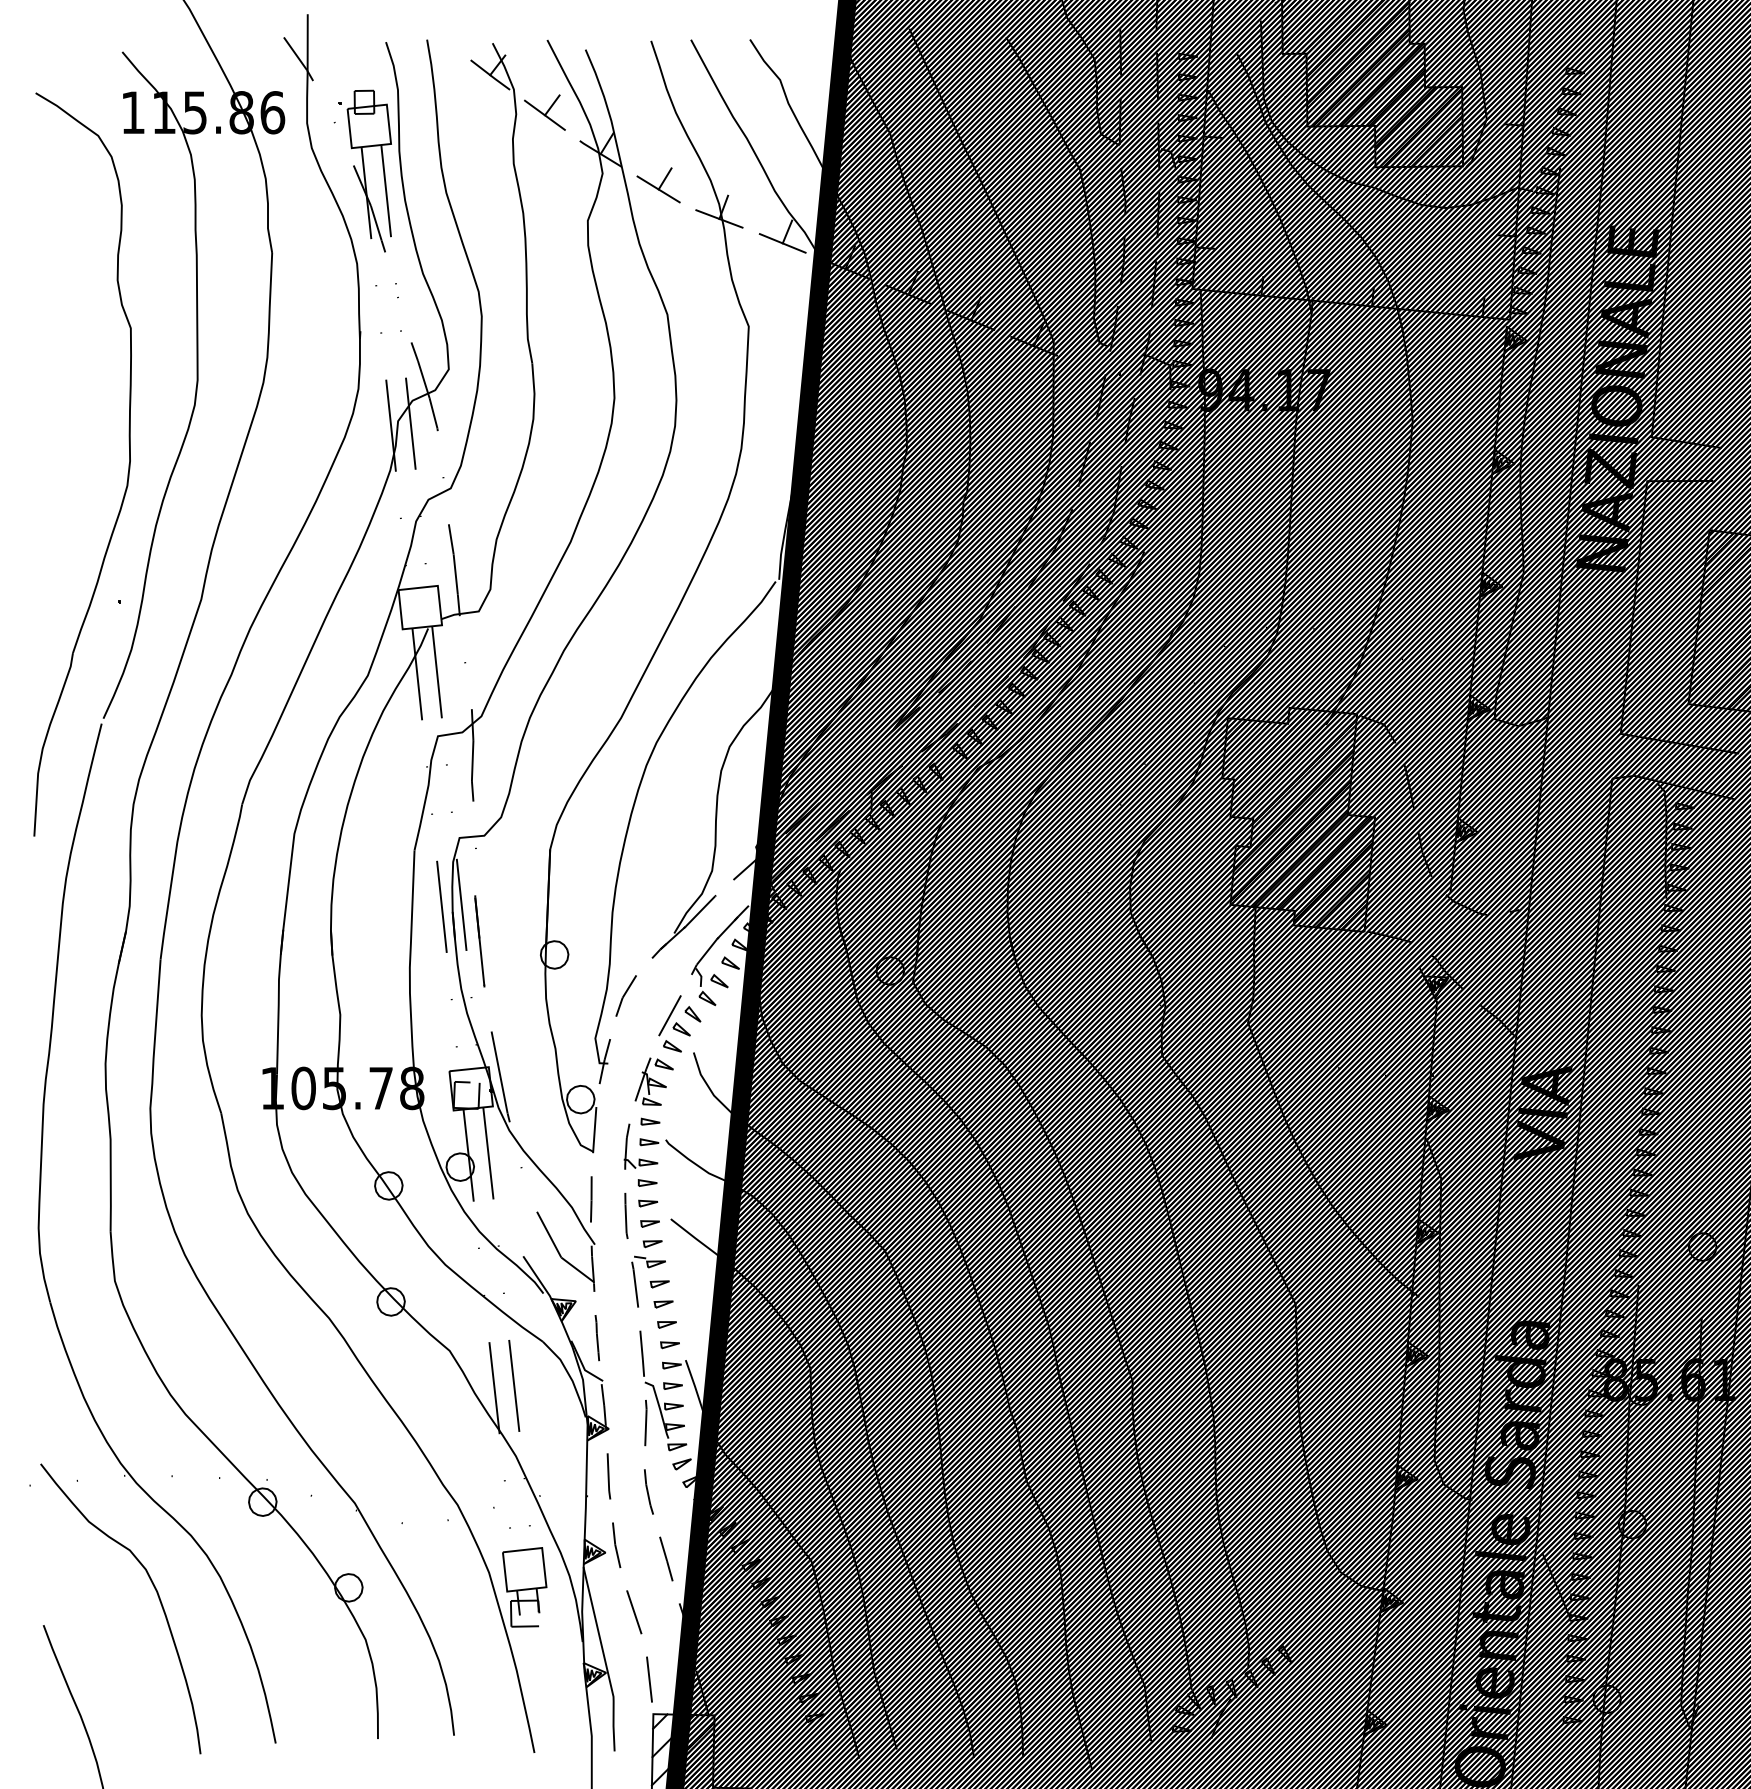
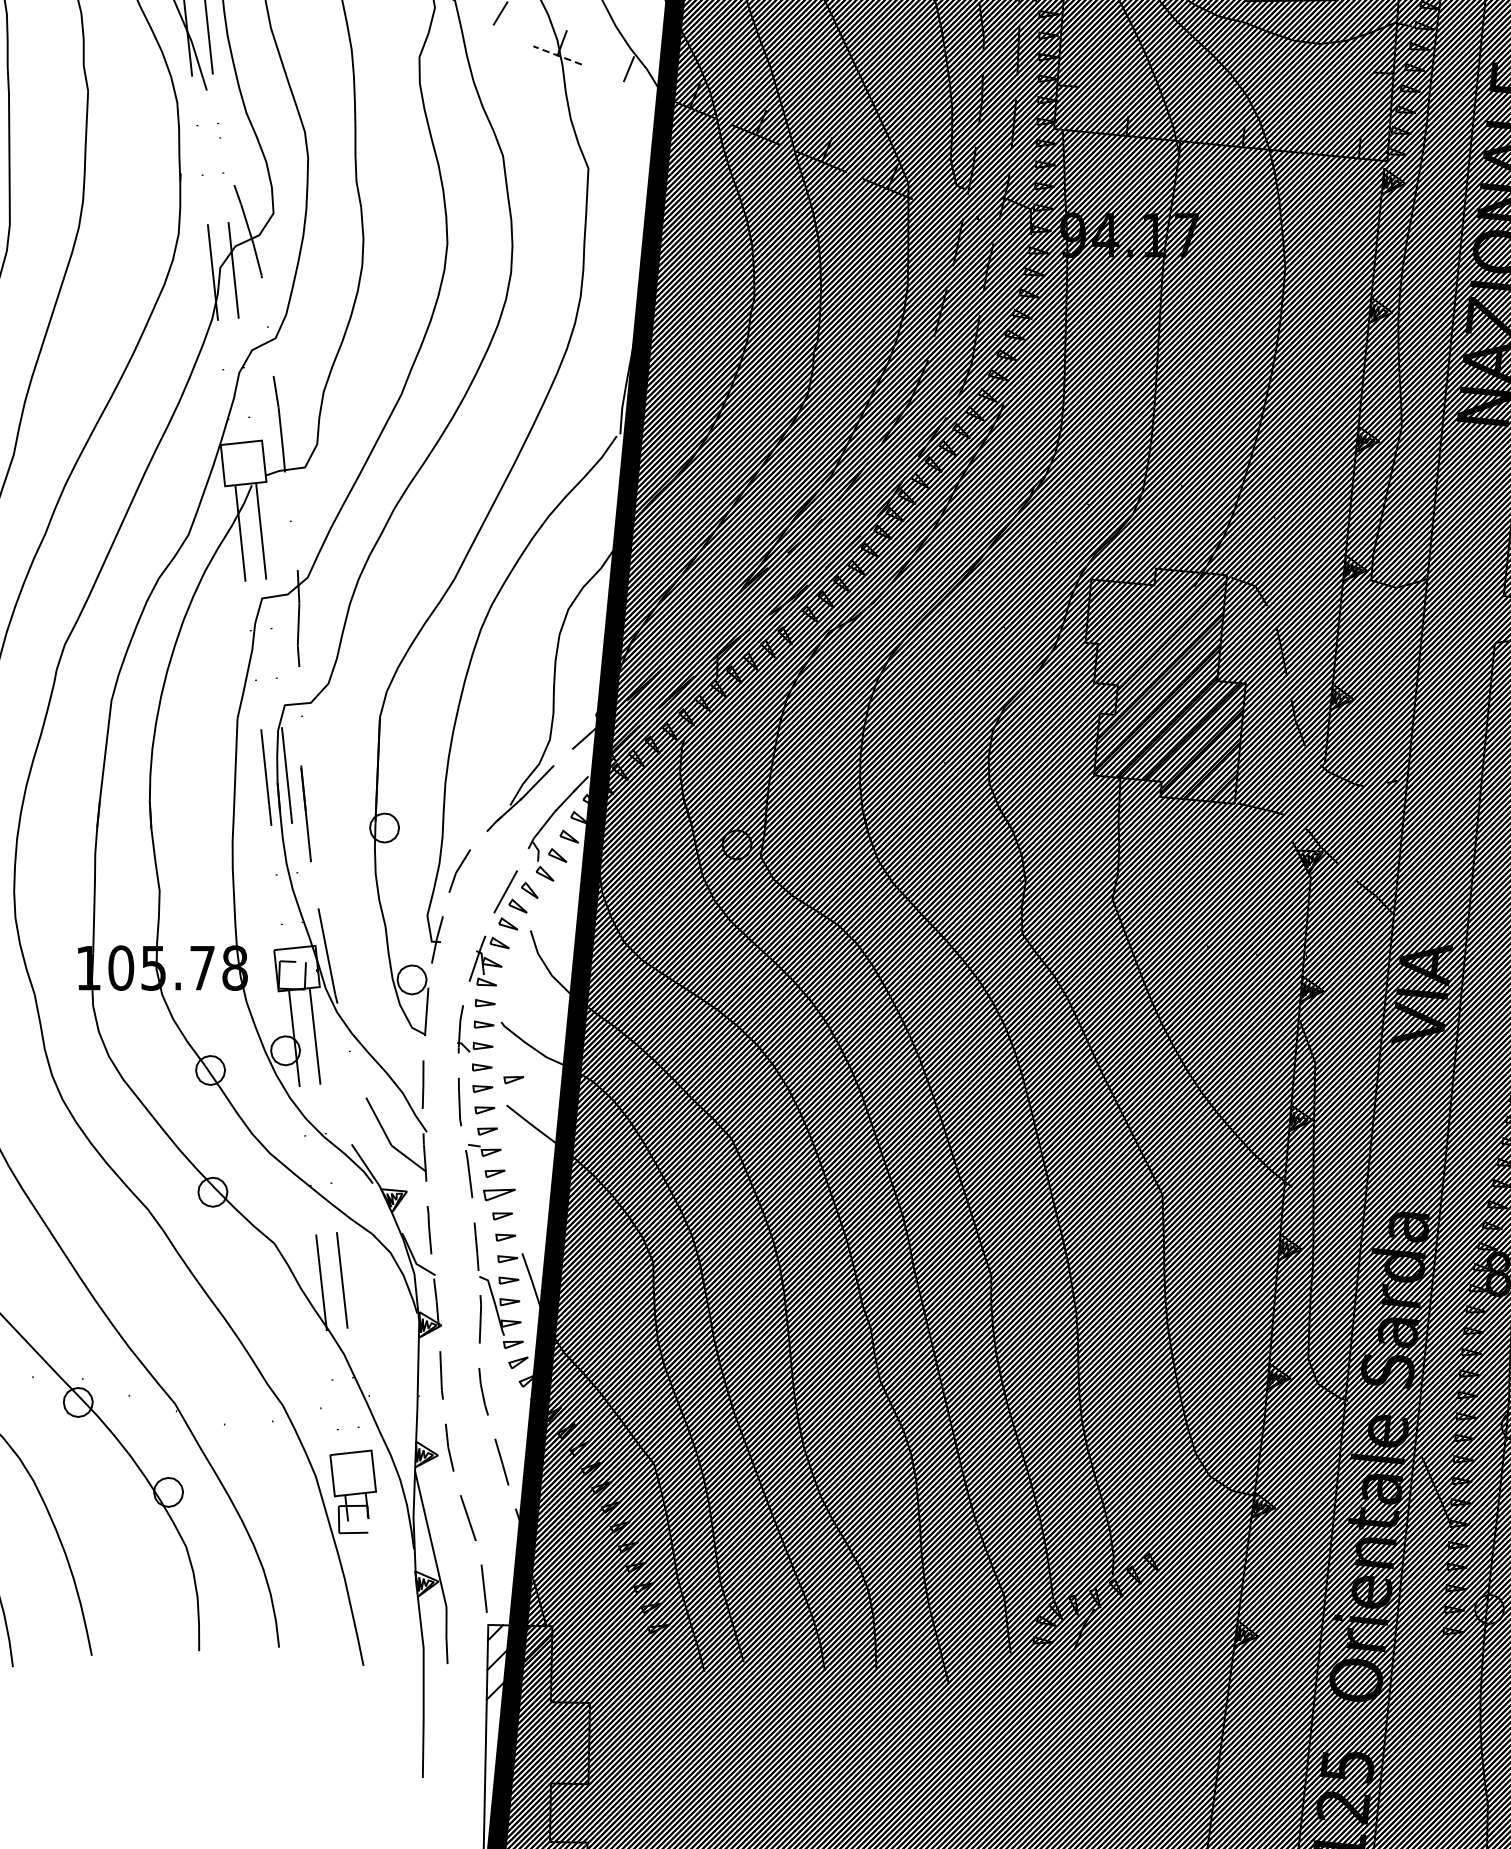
line: (658, 189) -> (493, 24), removed
line: (719, 218) -> (557, 54), solid -> dashed
line: (782, 243) -> (623, 81), removed
part: (677, 1195) -> (513, 1080), added
part: (663, 1304) -> (498, 1194), size x1.6

